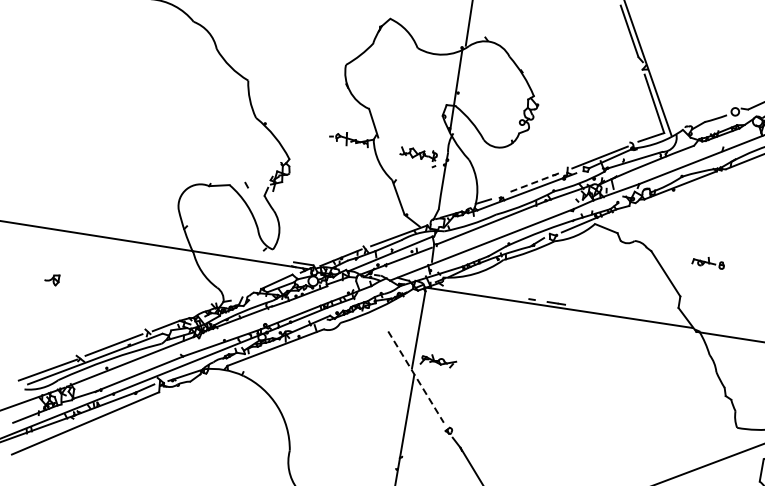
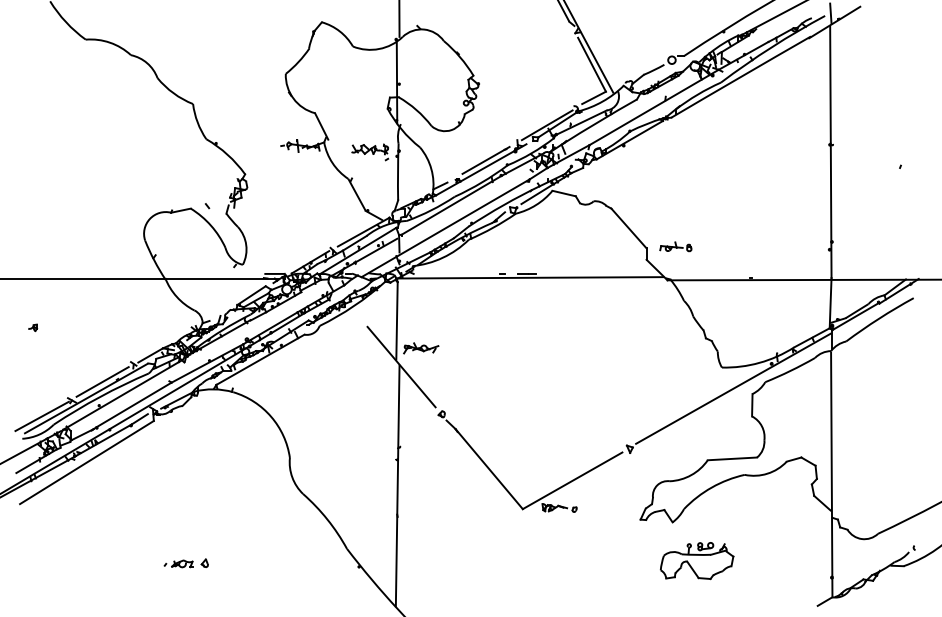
line: (532, 183) -> (485, 160), dashed -> solid
part: (708, 261) -> (675, 246), moved
part: (53, 279) -> (33, 327), size x0.62
line: (415, 377) -> (401, 367), dashed -> solid

